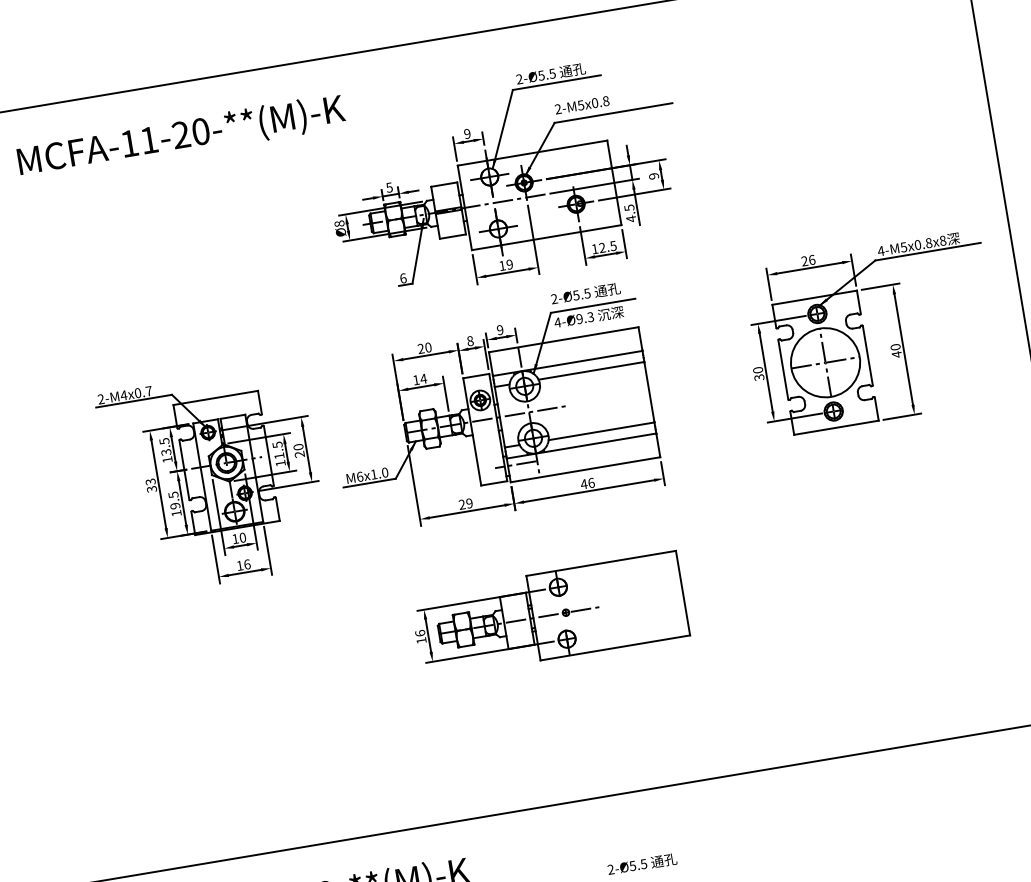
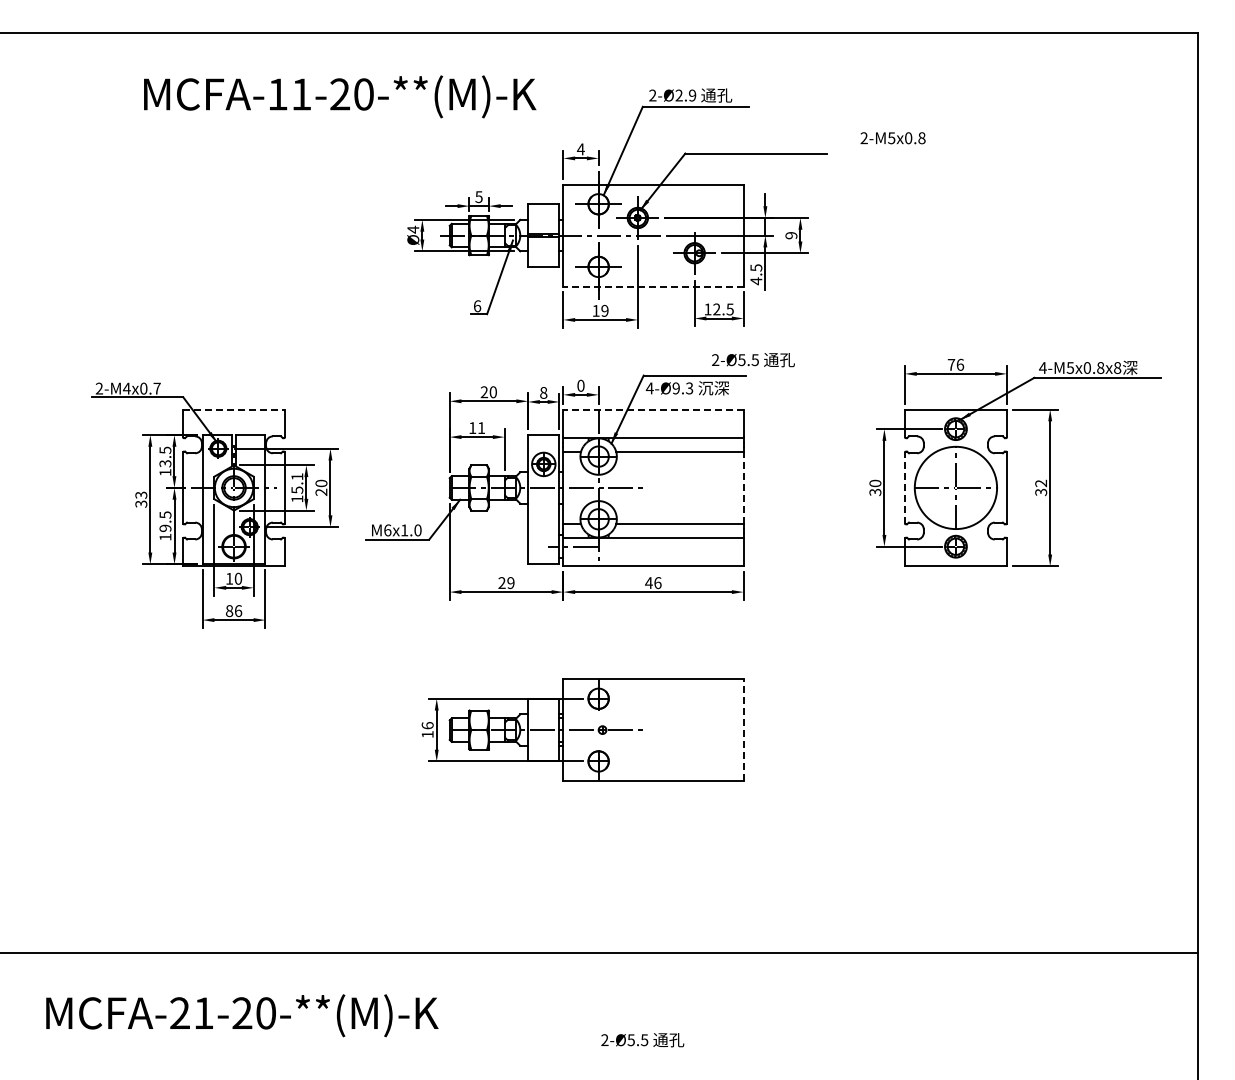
text: (546, 74) -> (685, 95), 2-Ø5.5 -> 2-Ø2.9
text: (581, 105) -> (892, 138), moved
text: (467, 134) -> (580, 149), 9 -> 4
text: (181, 136) -> (340, 96), moved
text: (339, 223) -> (413, 229), Ø8 -> Ø4
line: (546, 237) -> (653, 286), solid -> dashed
text: (804, 260) -> (951, 364), 26 -> 76
text: (585, 294) -> (753, 360), moved
text: (499, 329) -> (580, 385), 9 -> 0
line: (563, 339) -> (653, 409), solid -> dashed
text: (896, 350) -> (1041, 487), 40 -> 32
line: (783, 369) -> (905, 487), solid -> dashed
text: (423, 378) -> (481, 427), 14 -> 11
line: (649, 391) -> (743, 487), solid -> dashed
line: (216, 397) -> (234, 409), solid -> dashed
text: (278, 450) -> (297, 483), 11.5 -> 15.1
text: (240, 566) -> (229, 611), 16 -> 86
line: (682, 593) -> (743, 730), solid -> dashed

